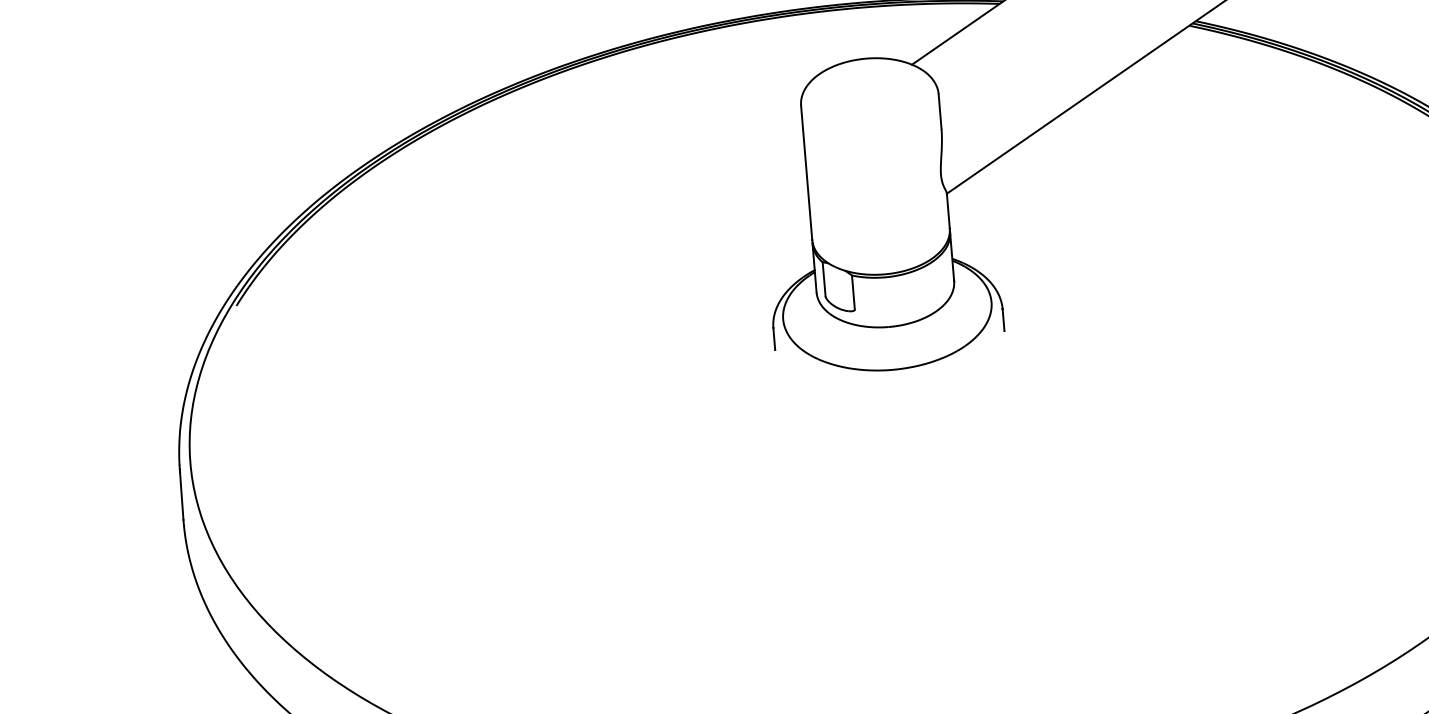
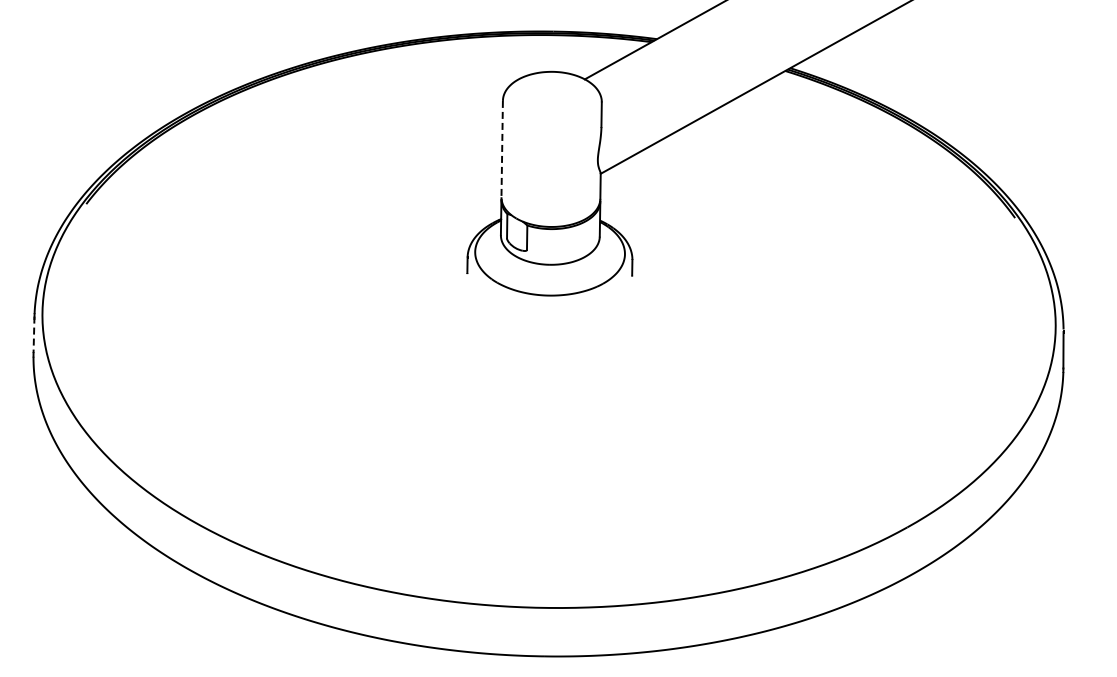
line: (807, 173) -> (502, 149), solid -> dashed
line: (182, 495) -> (34, 335), solid -> dashed

